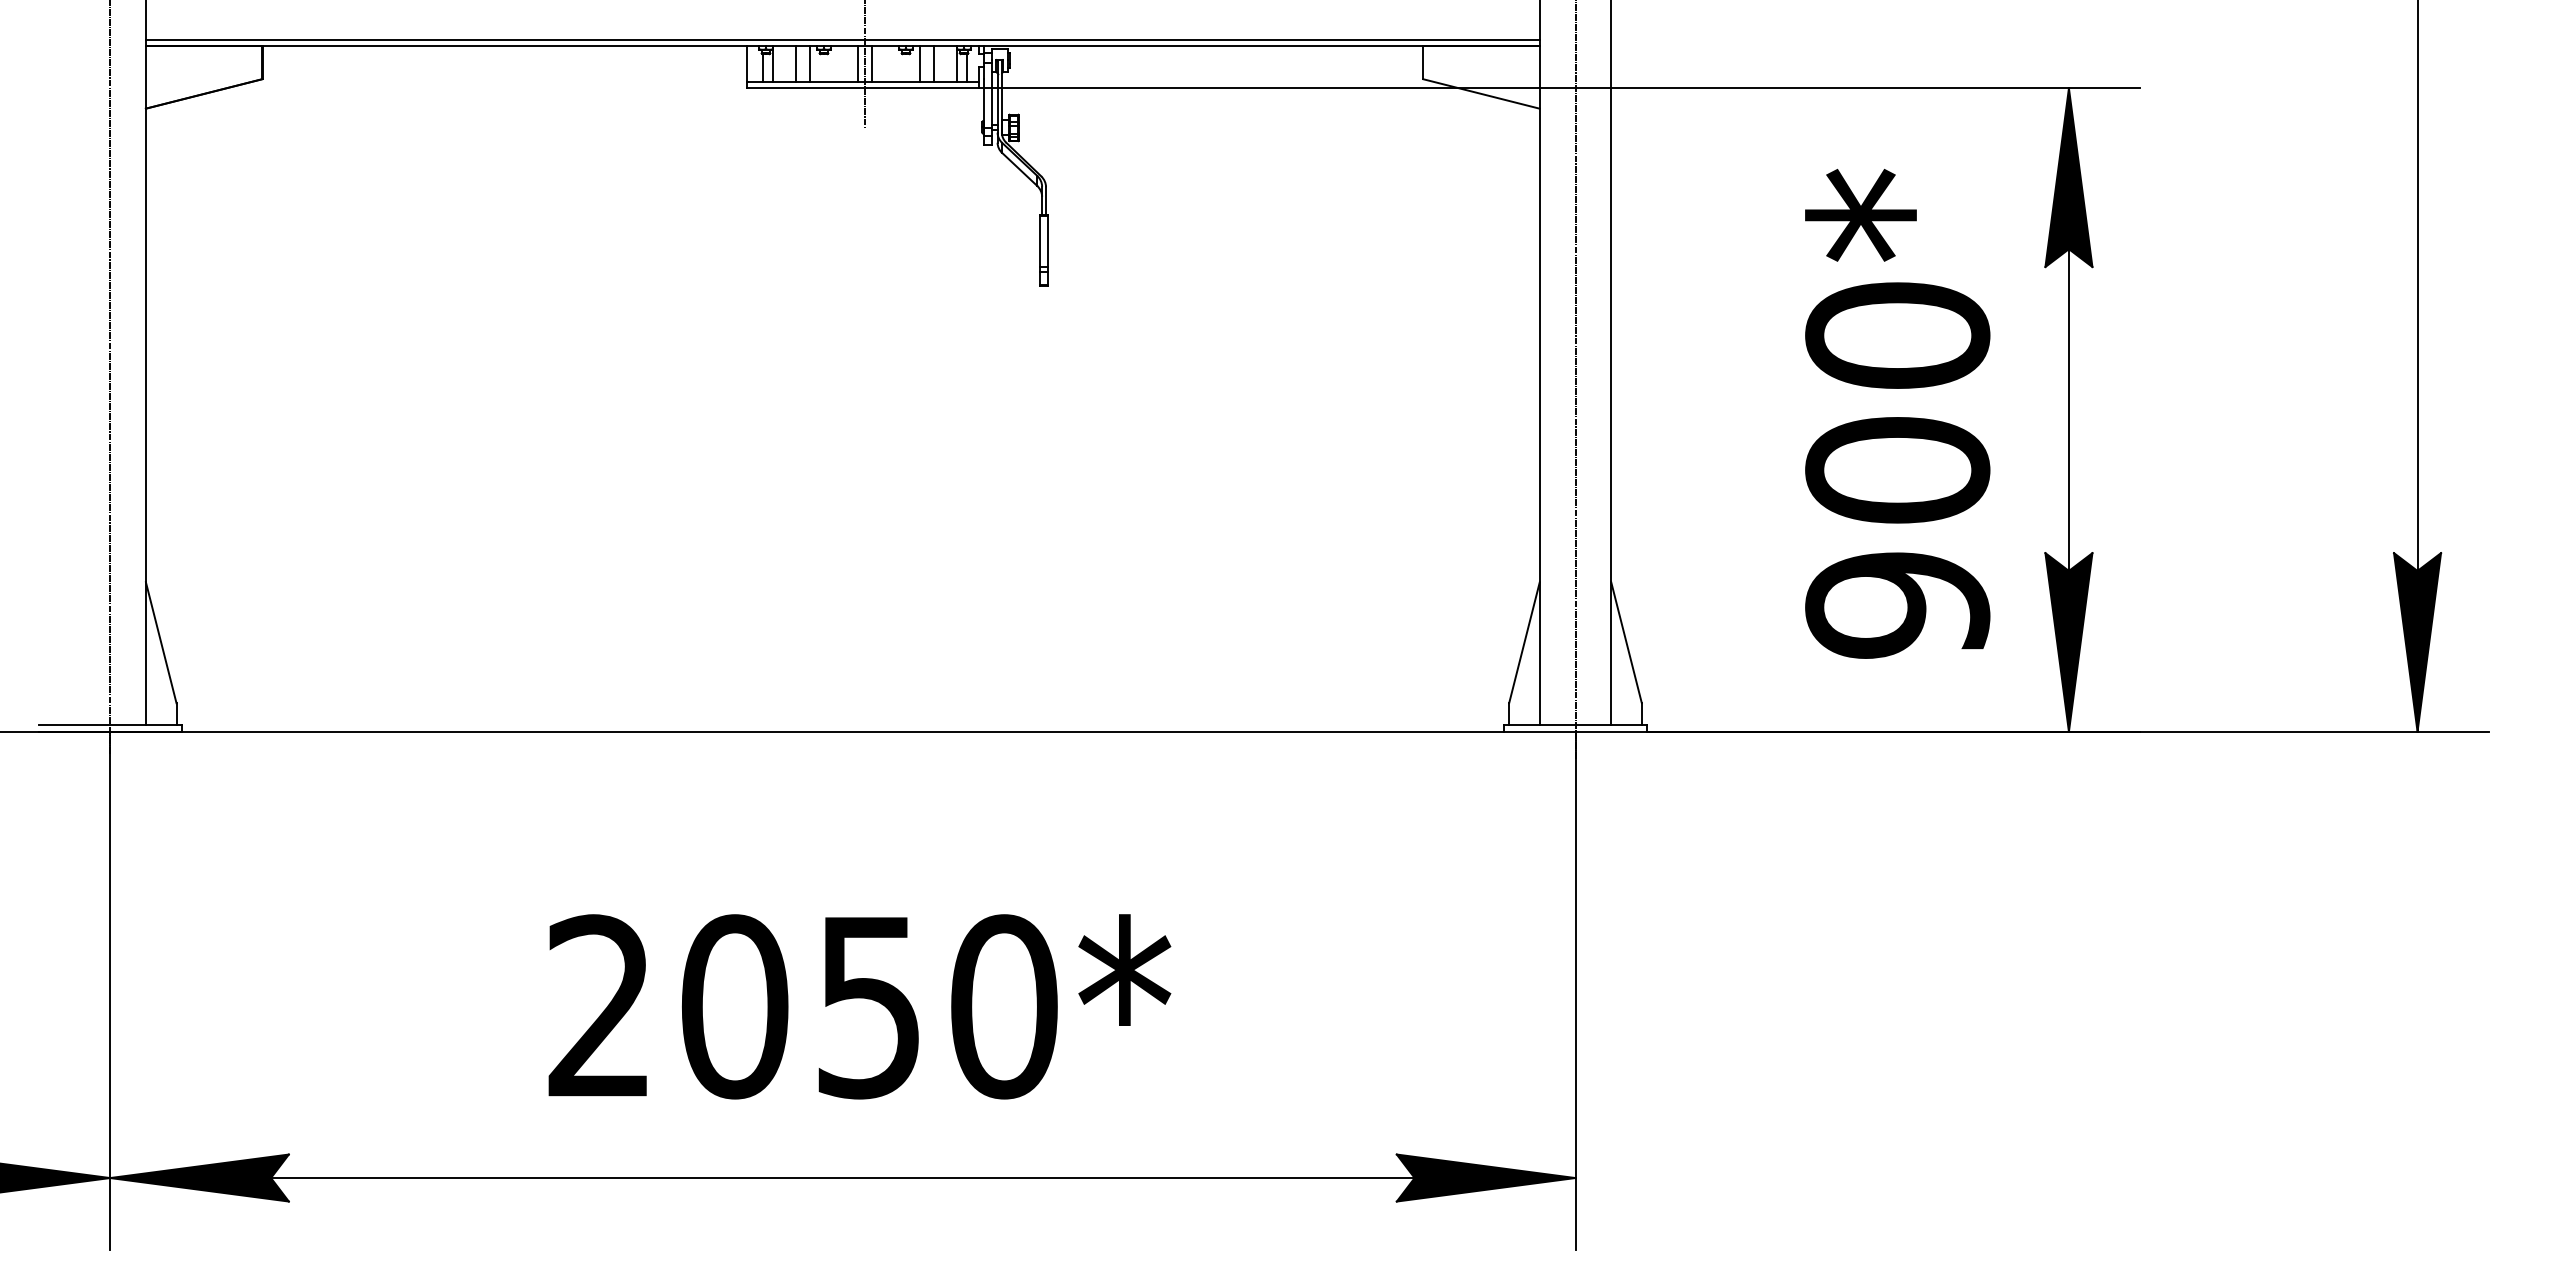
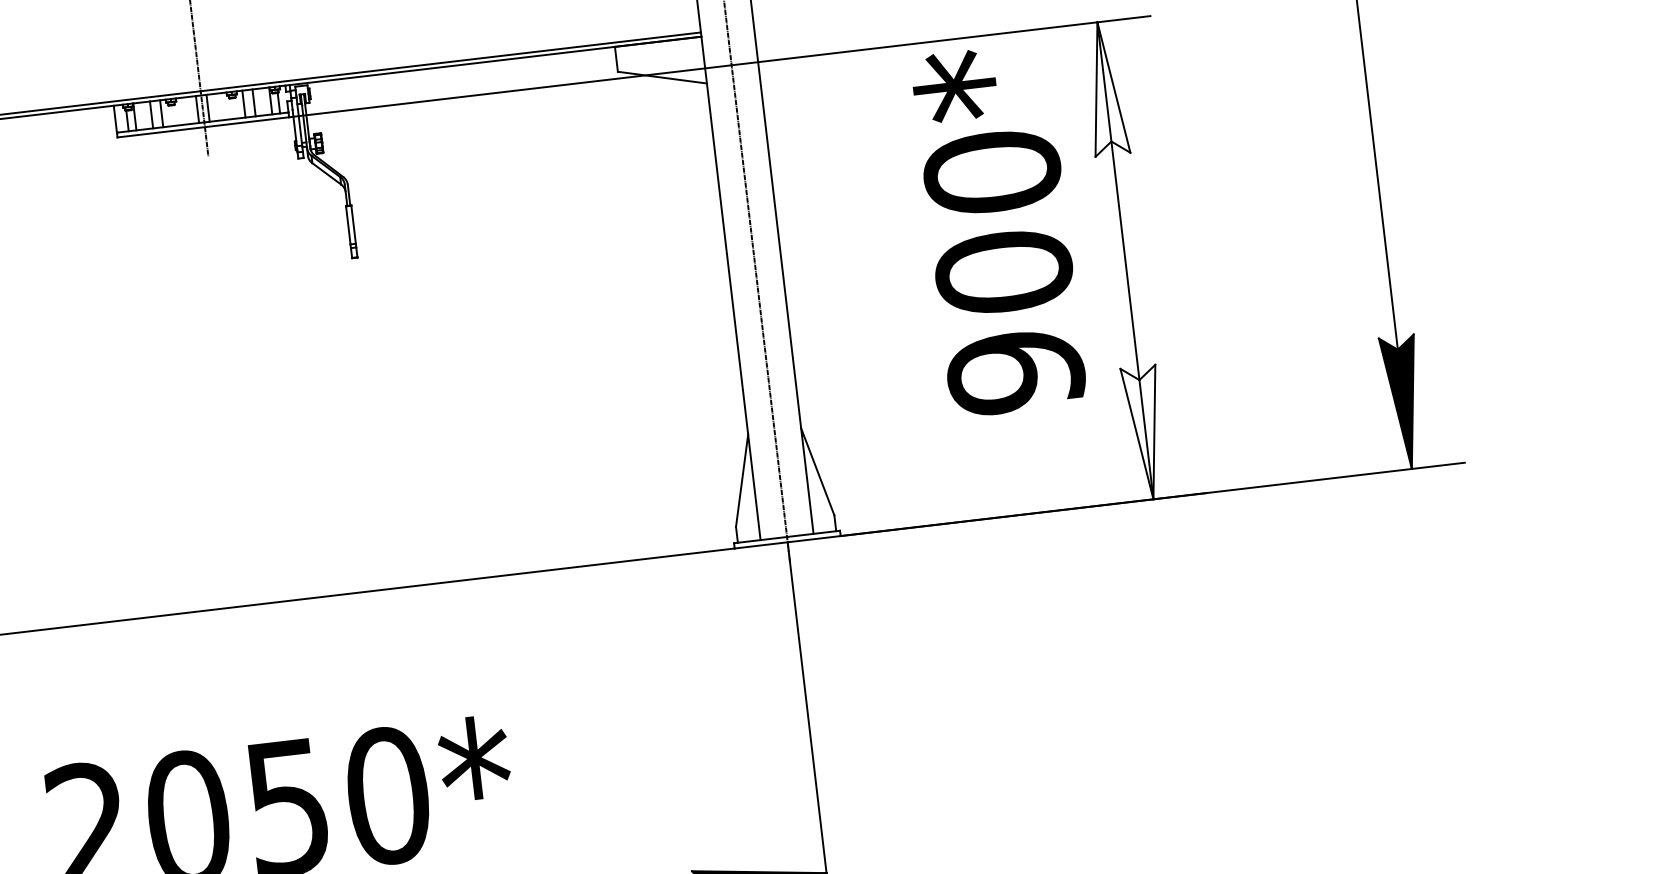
fill: (2068, 177) -> (1104, 88), removed
text: (1897, 413) -> (999, 230), moved
fill: (2068, 642) -> (1145, 433), removed

